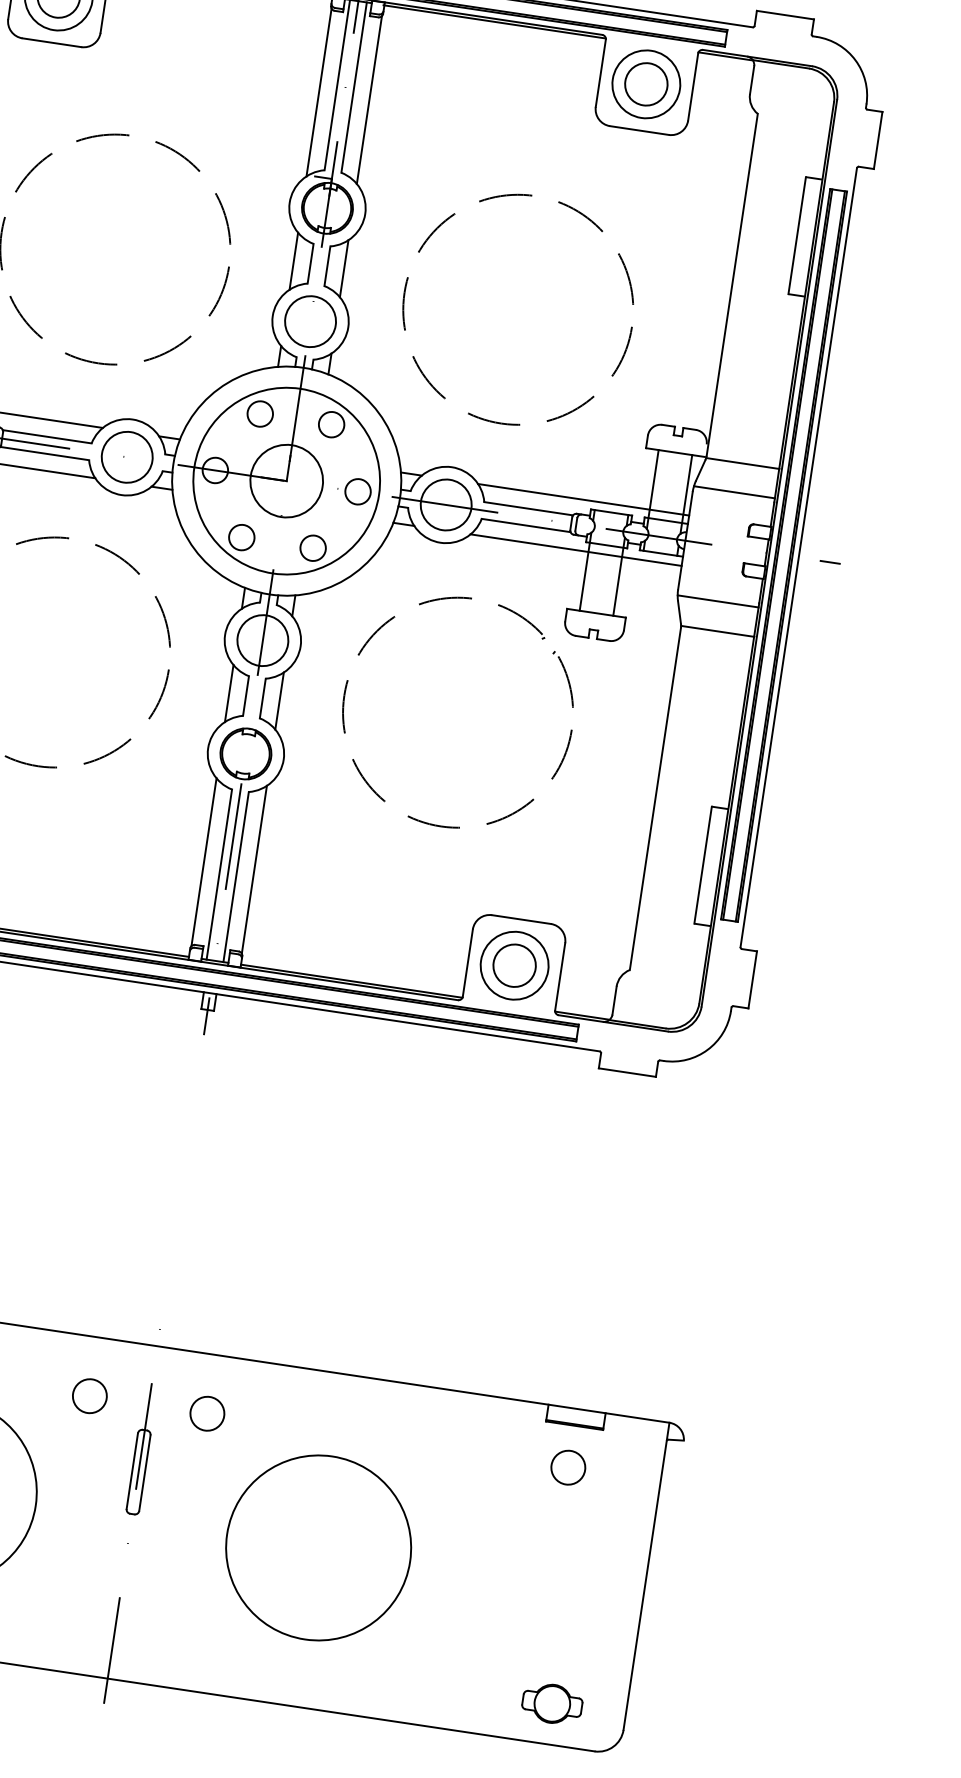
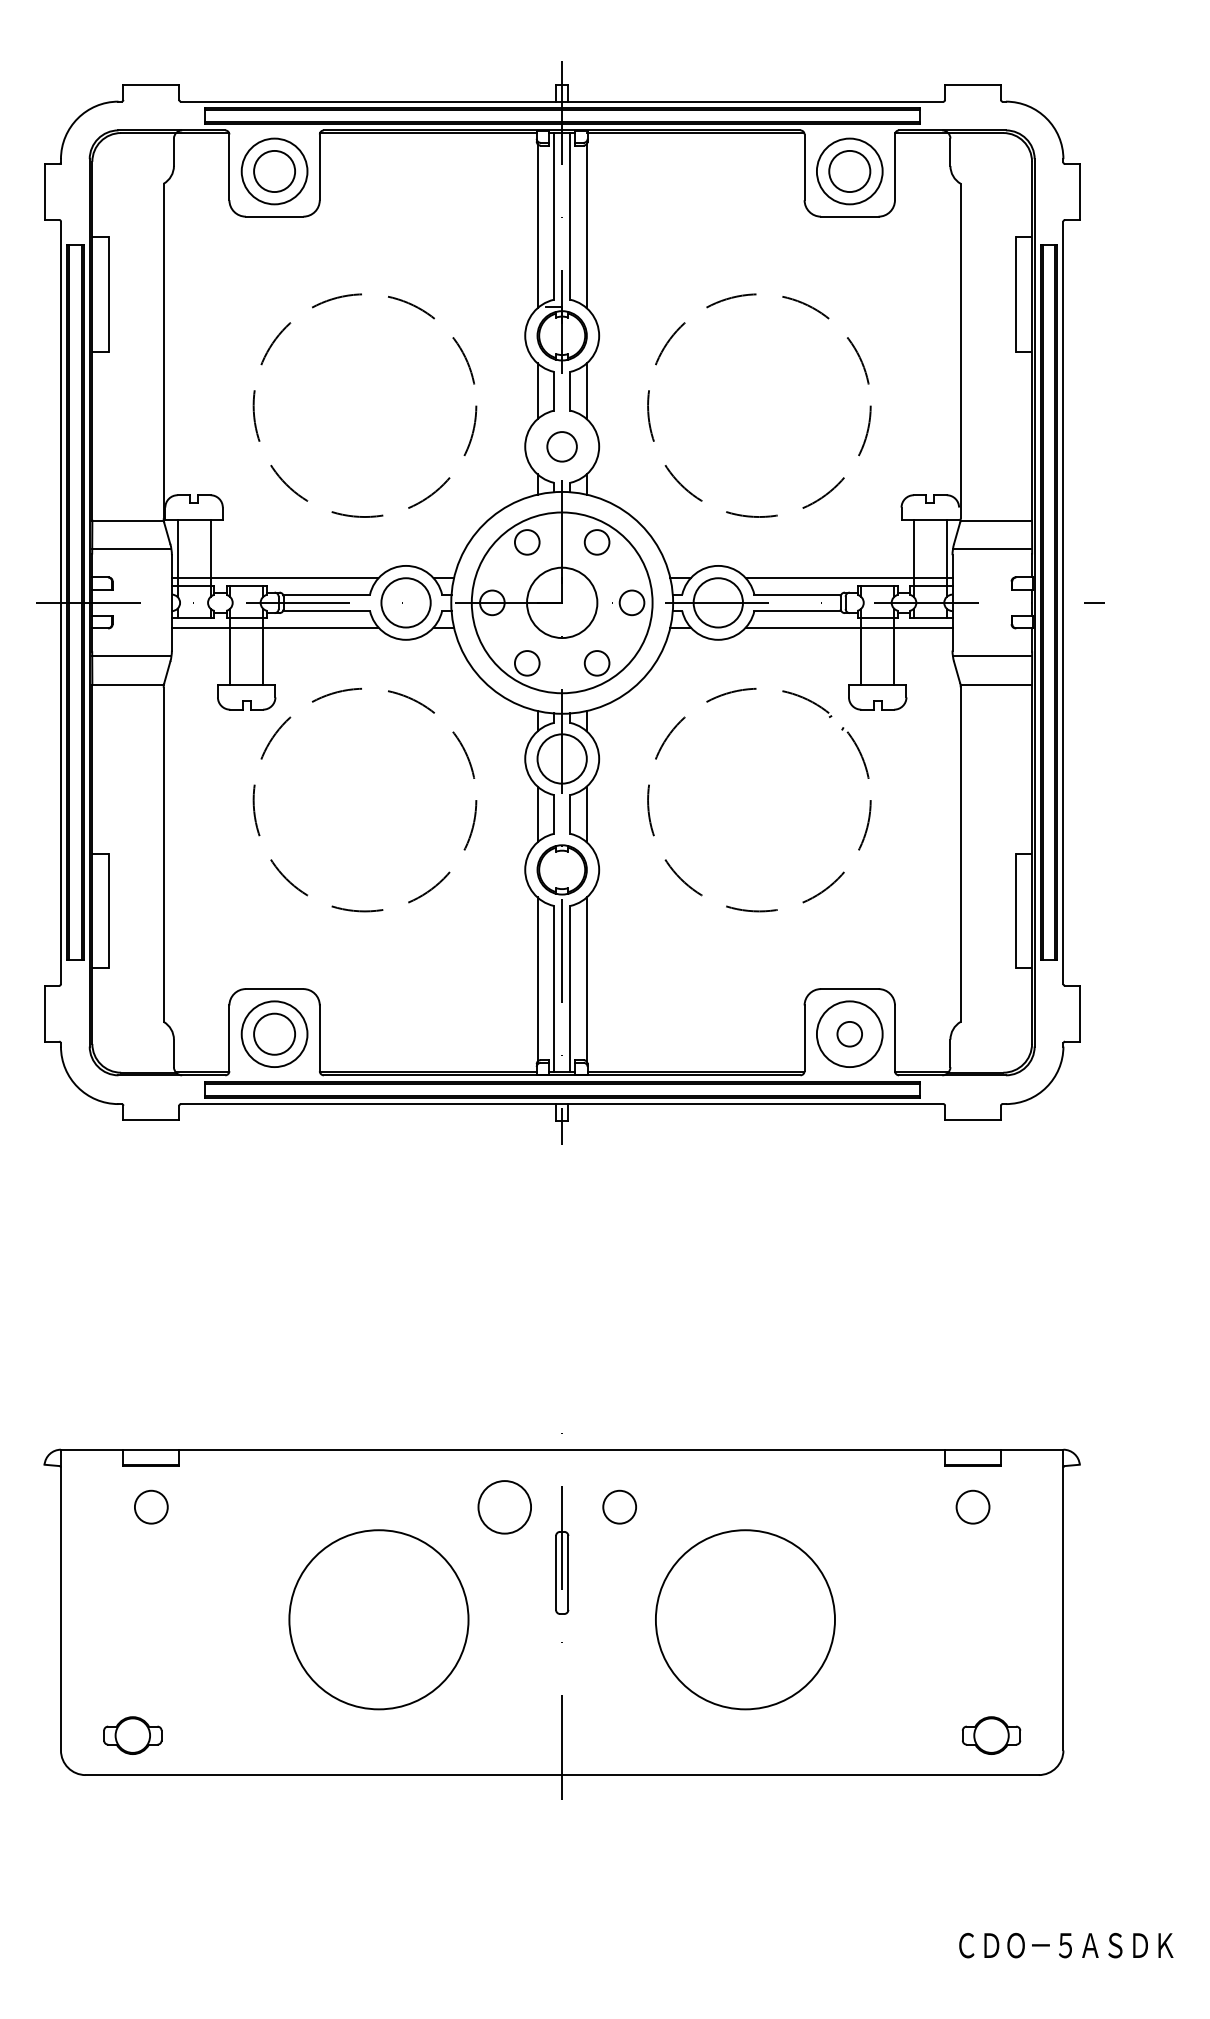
circle: (309, 321) -> (561, 446), size x0.6
circle: (514, 964) -> (849, 1033), size x0.6
circle: (89, 1395) -> (504, 1506), size x1.6

